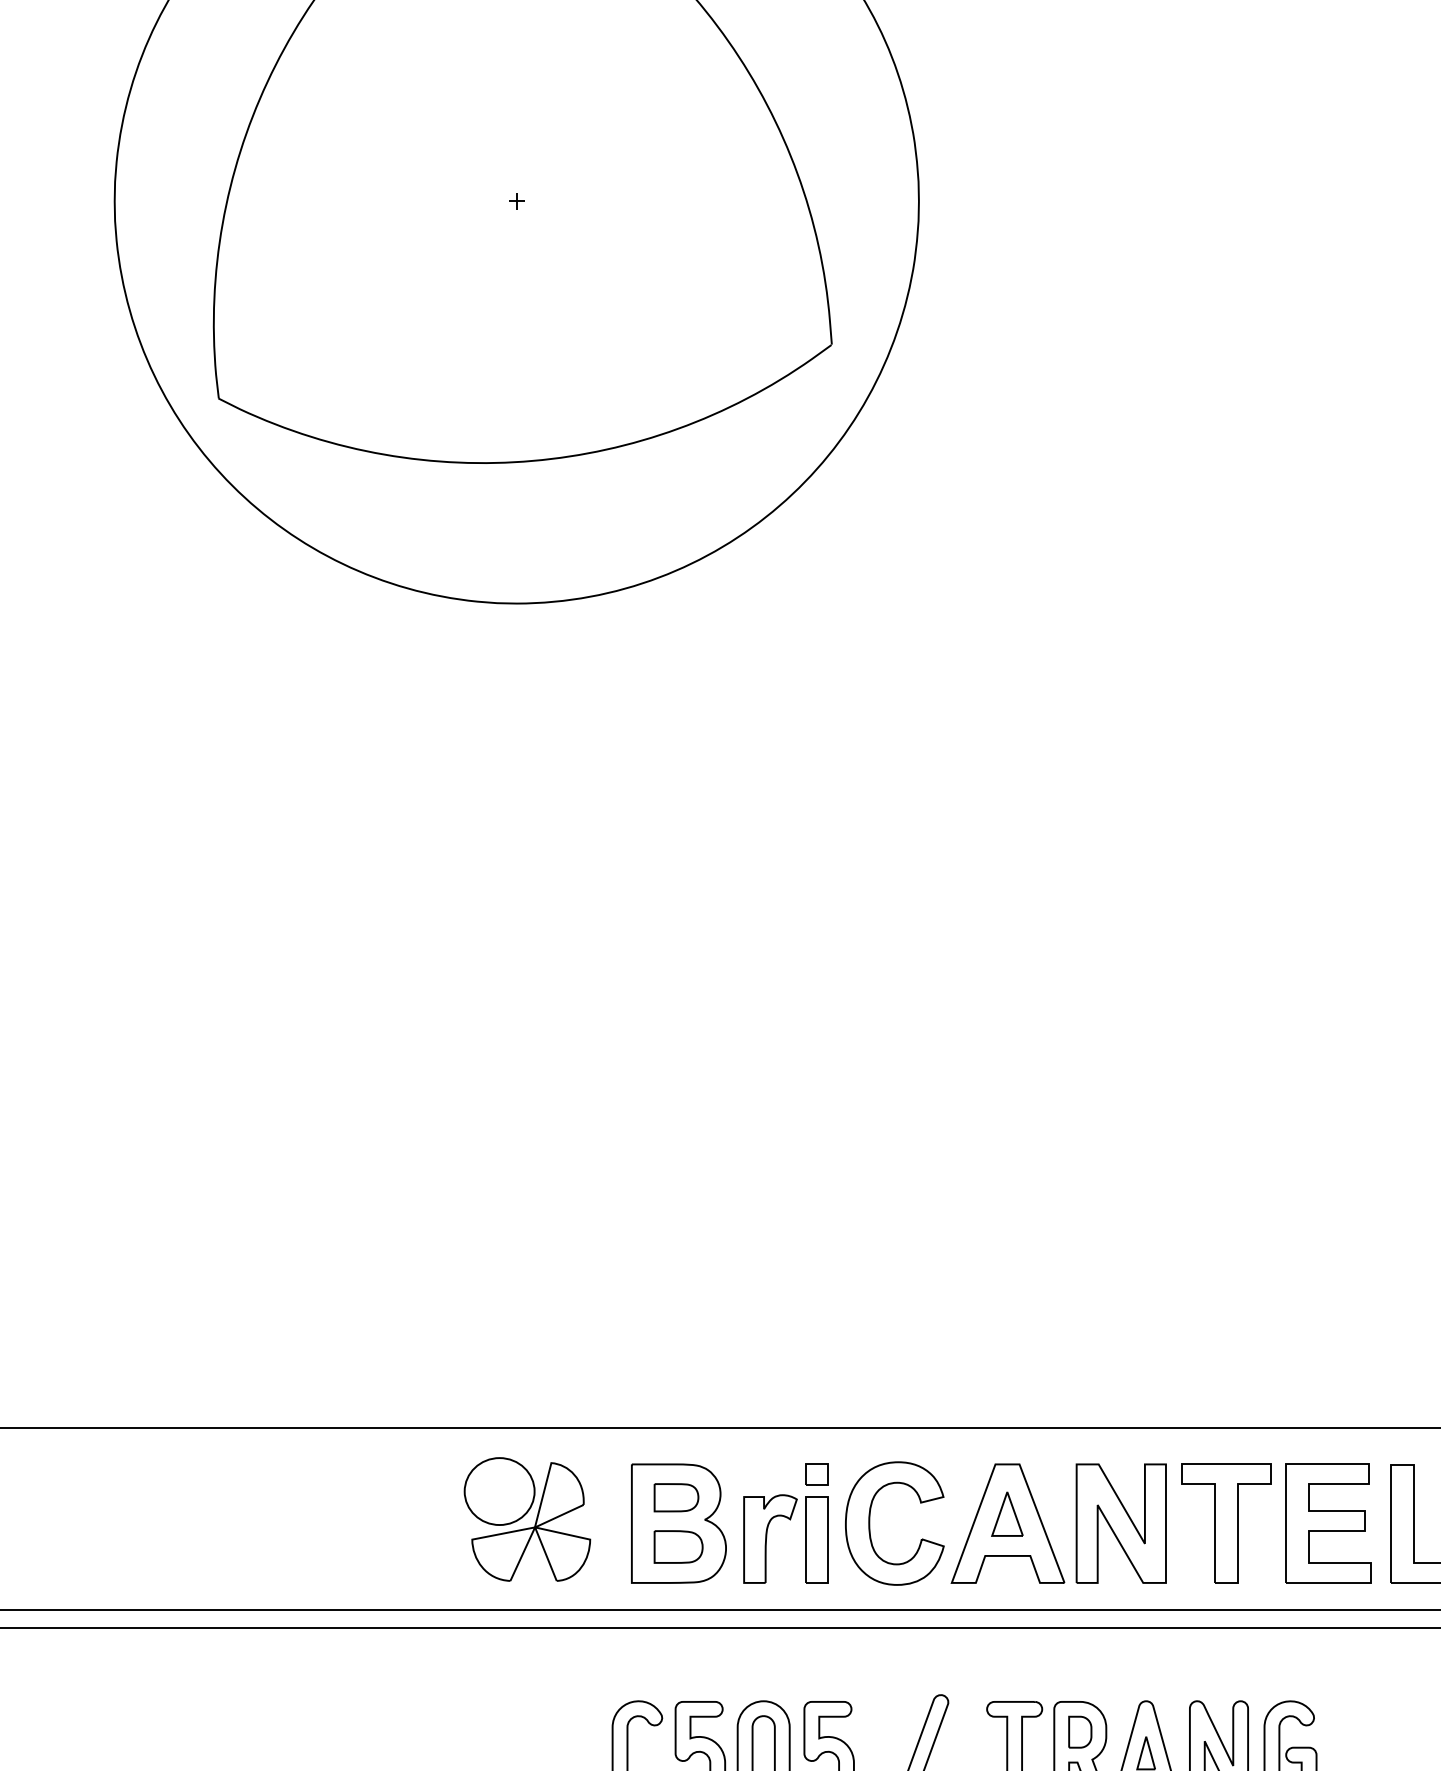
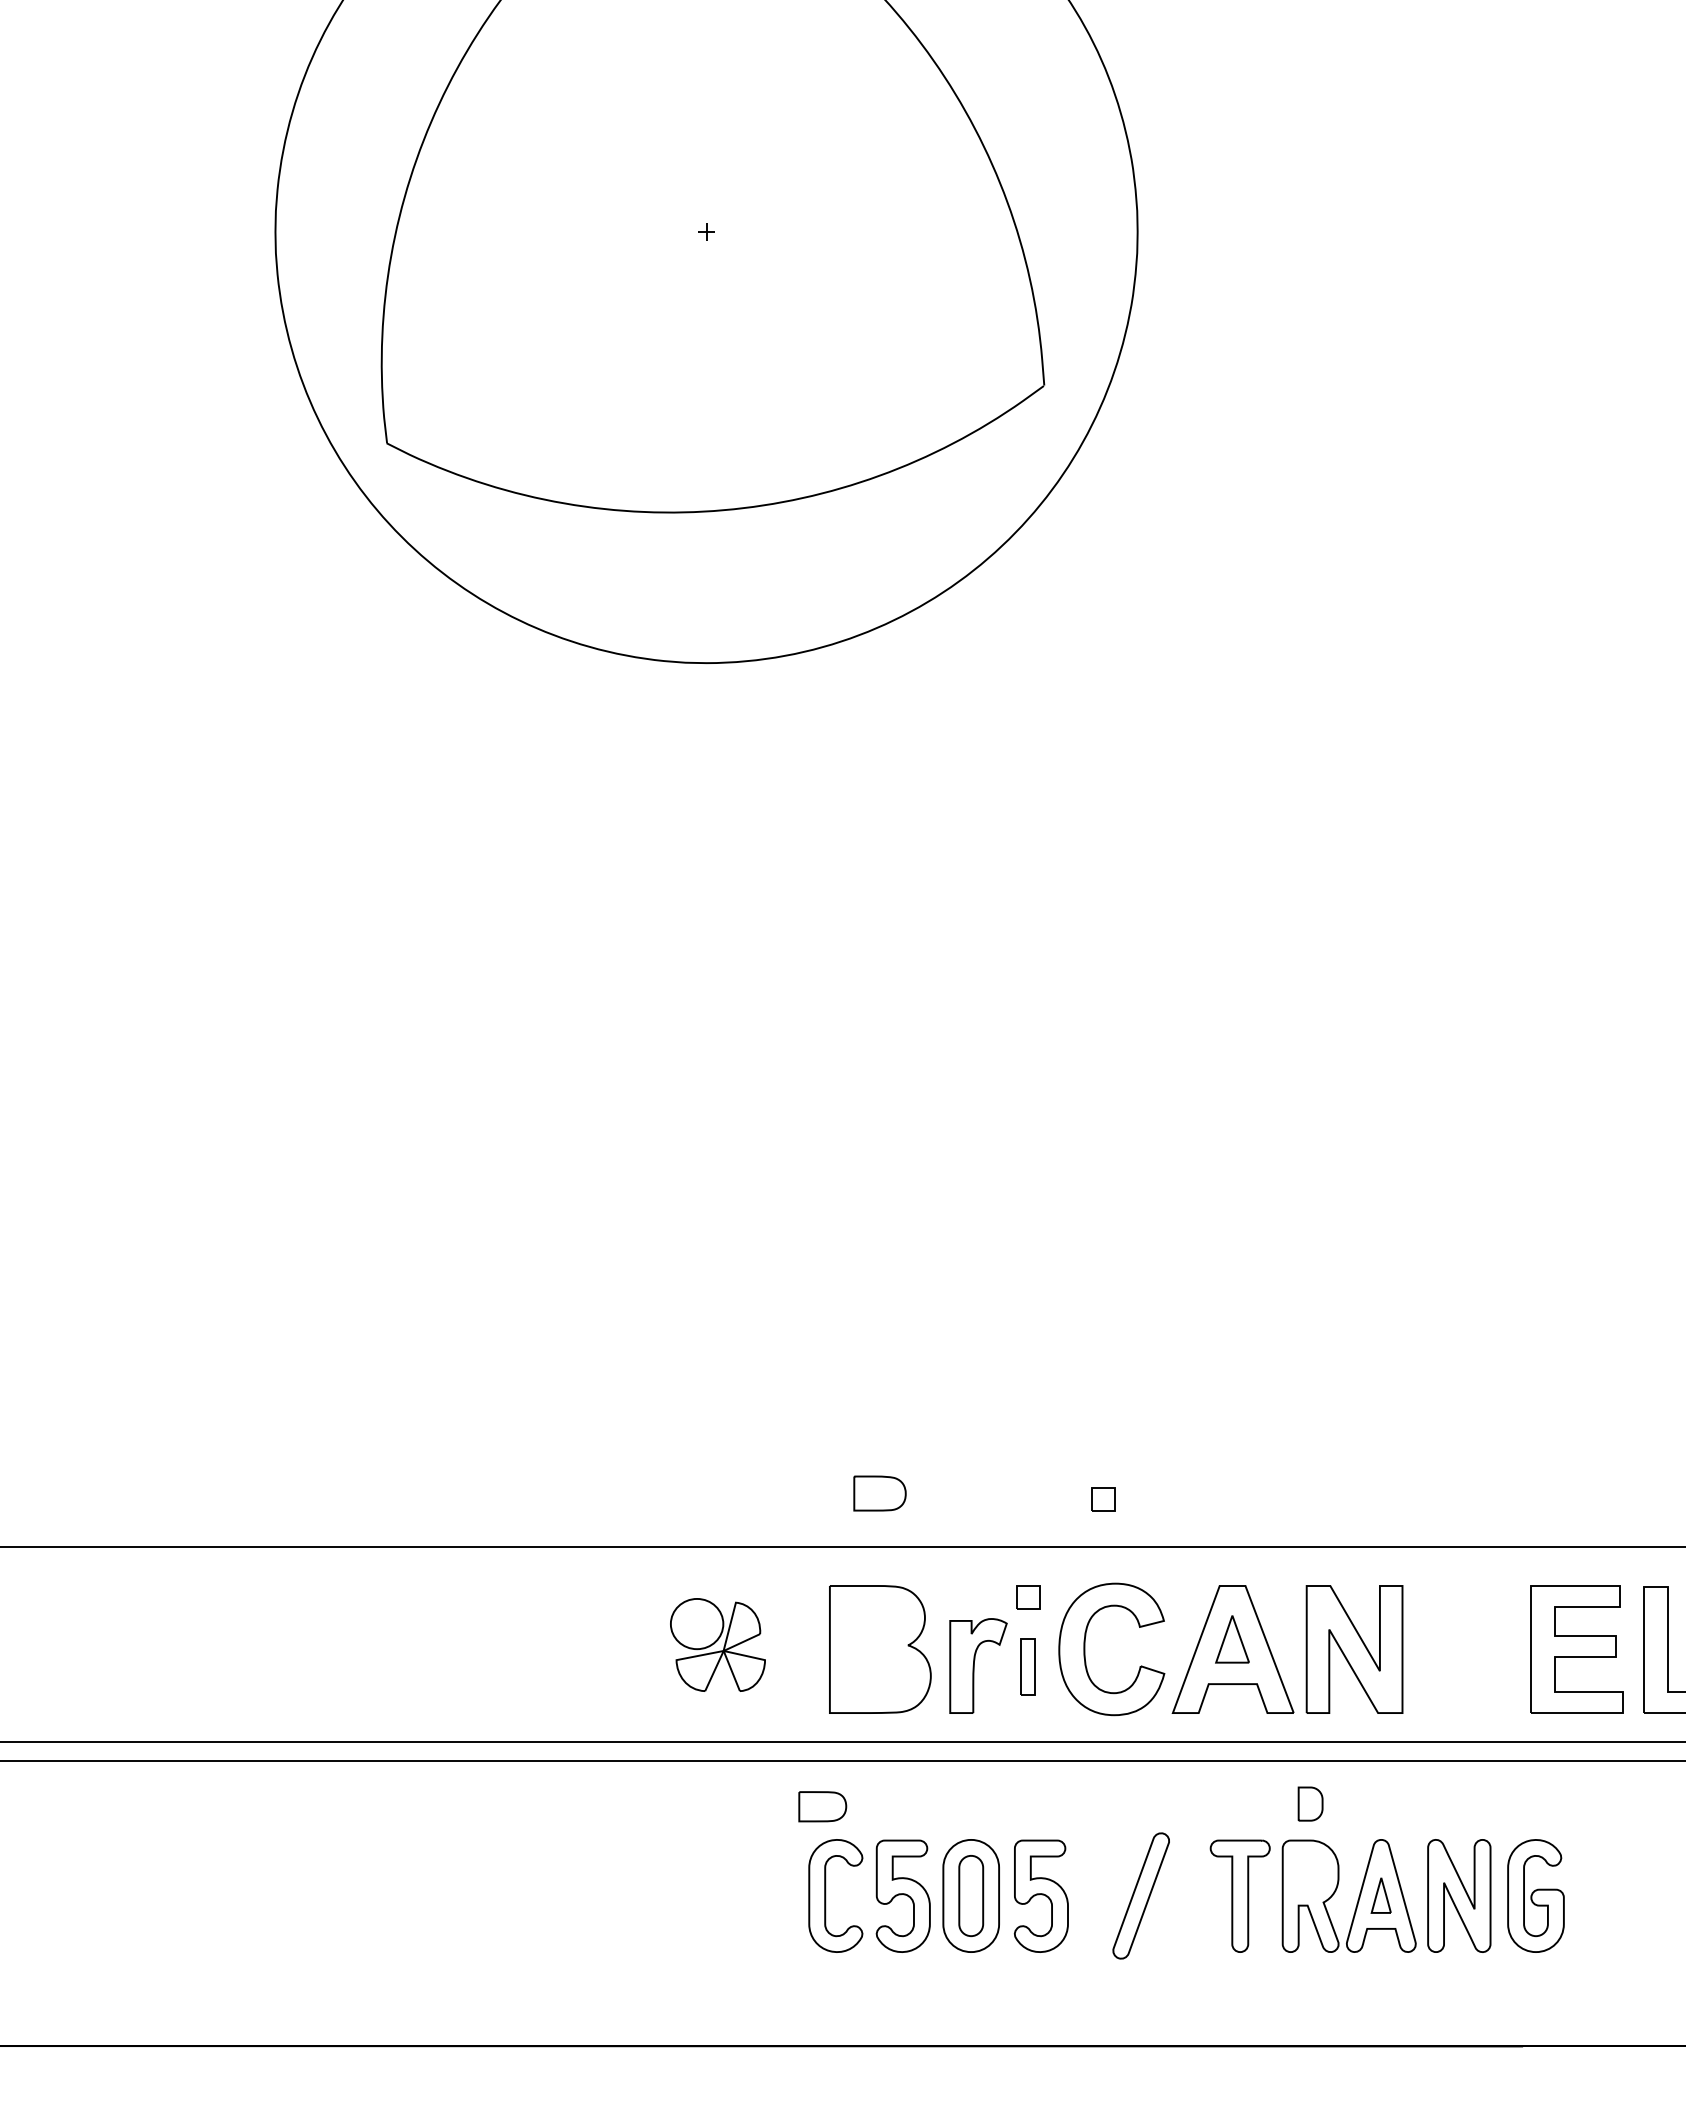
part: (887, 1383) -> (1103, 1499), added
part: (676, 1497) -> (822, 1806), moved
part: (527, 1518) -> (717, 1644), size x0.7
part: (1226, 1523) -> (1467, 1649), removed
part: (817, 1539) -> (1028, 1666), size x0.6
part: (678, 1546) -> (879, 1493), moved
part: (1080, 1731) -> (1310, 1803), moved

